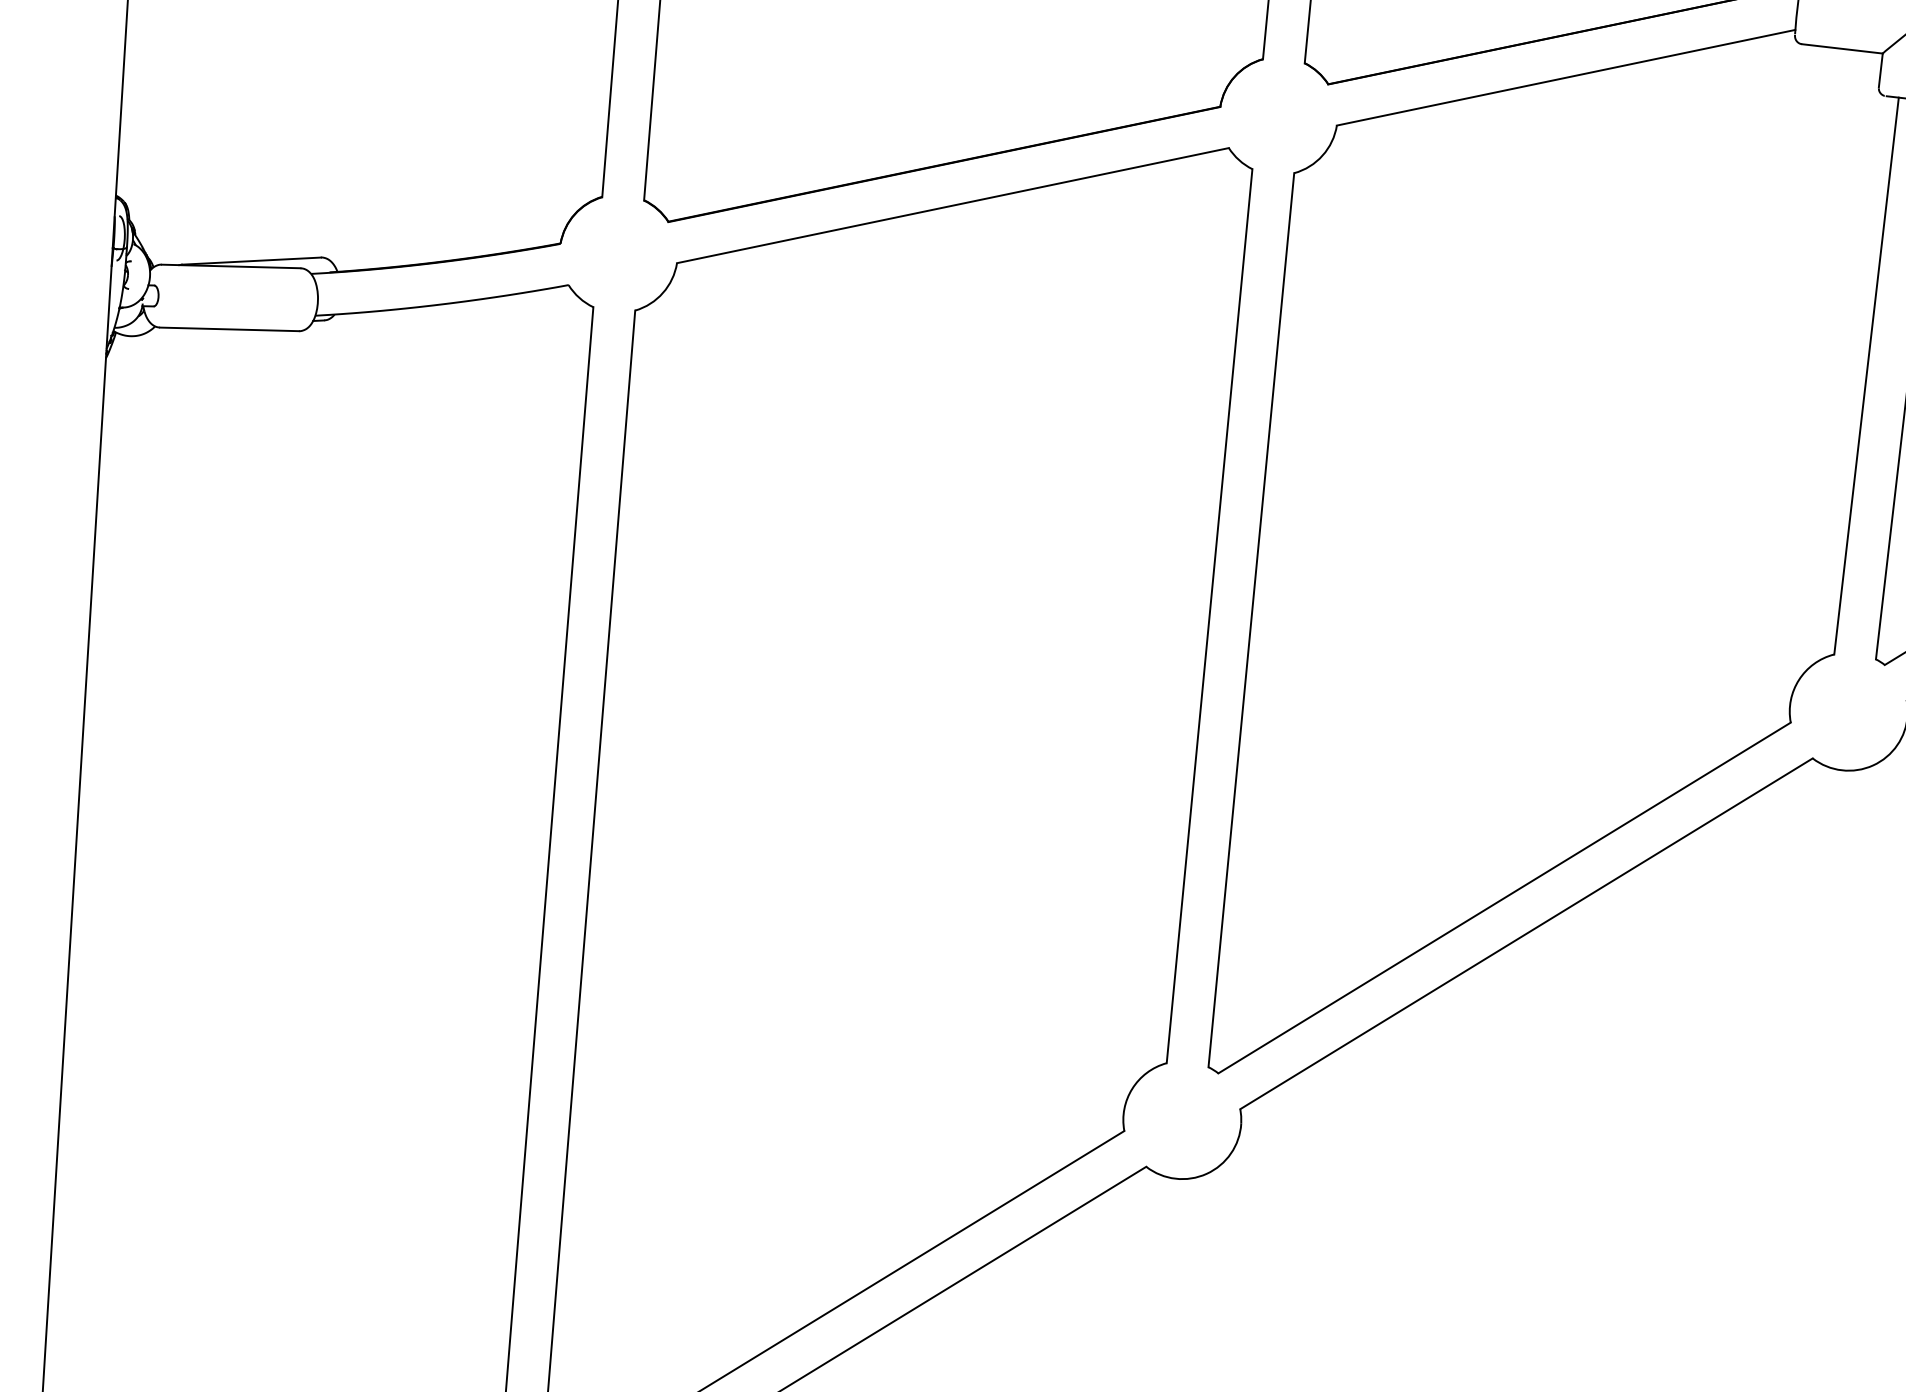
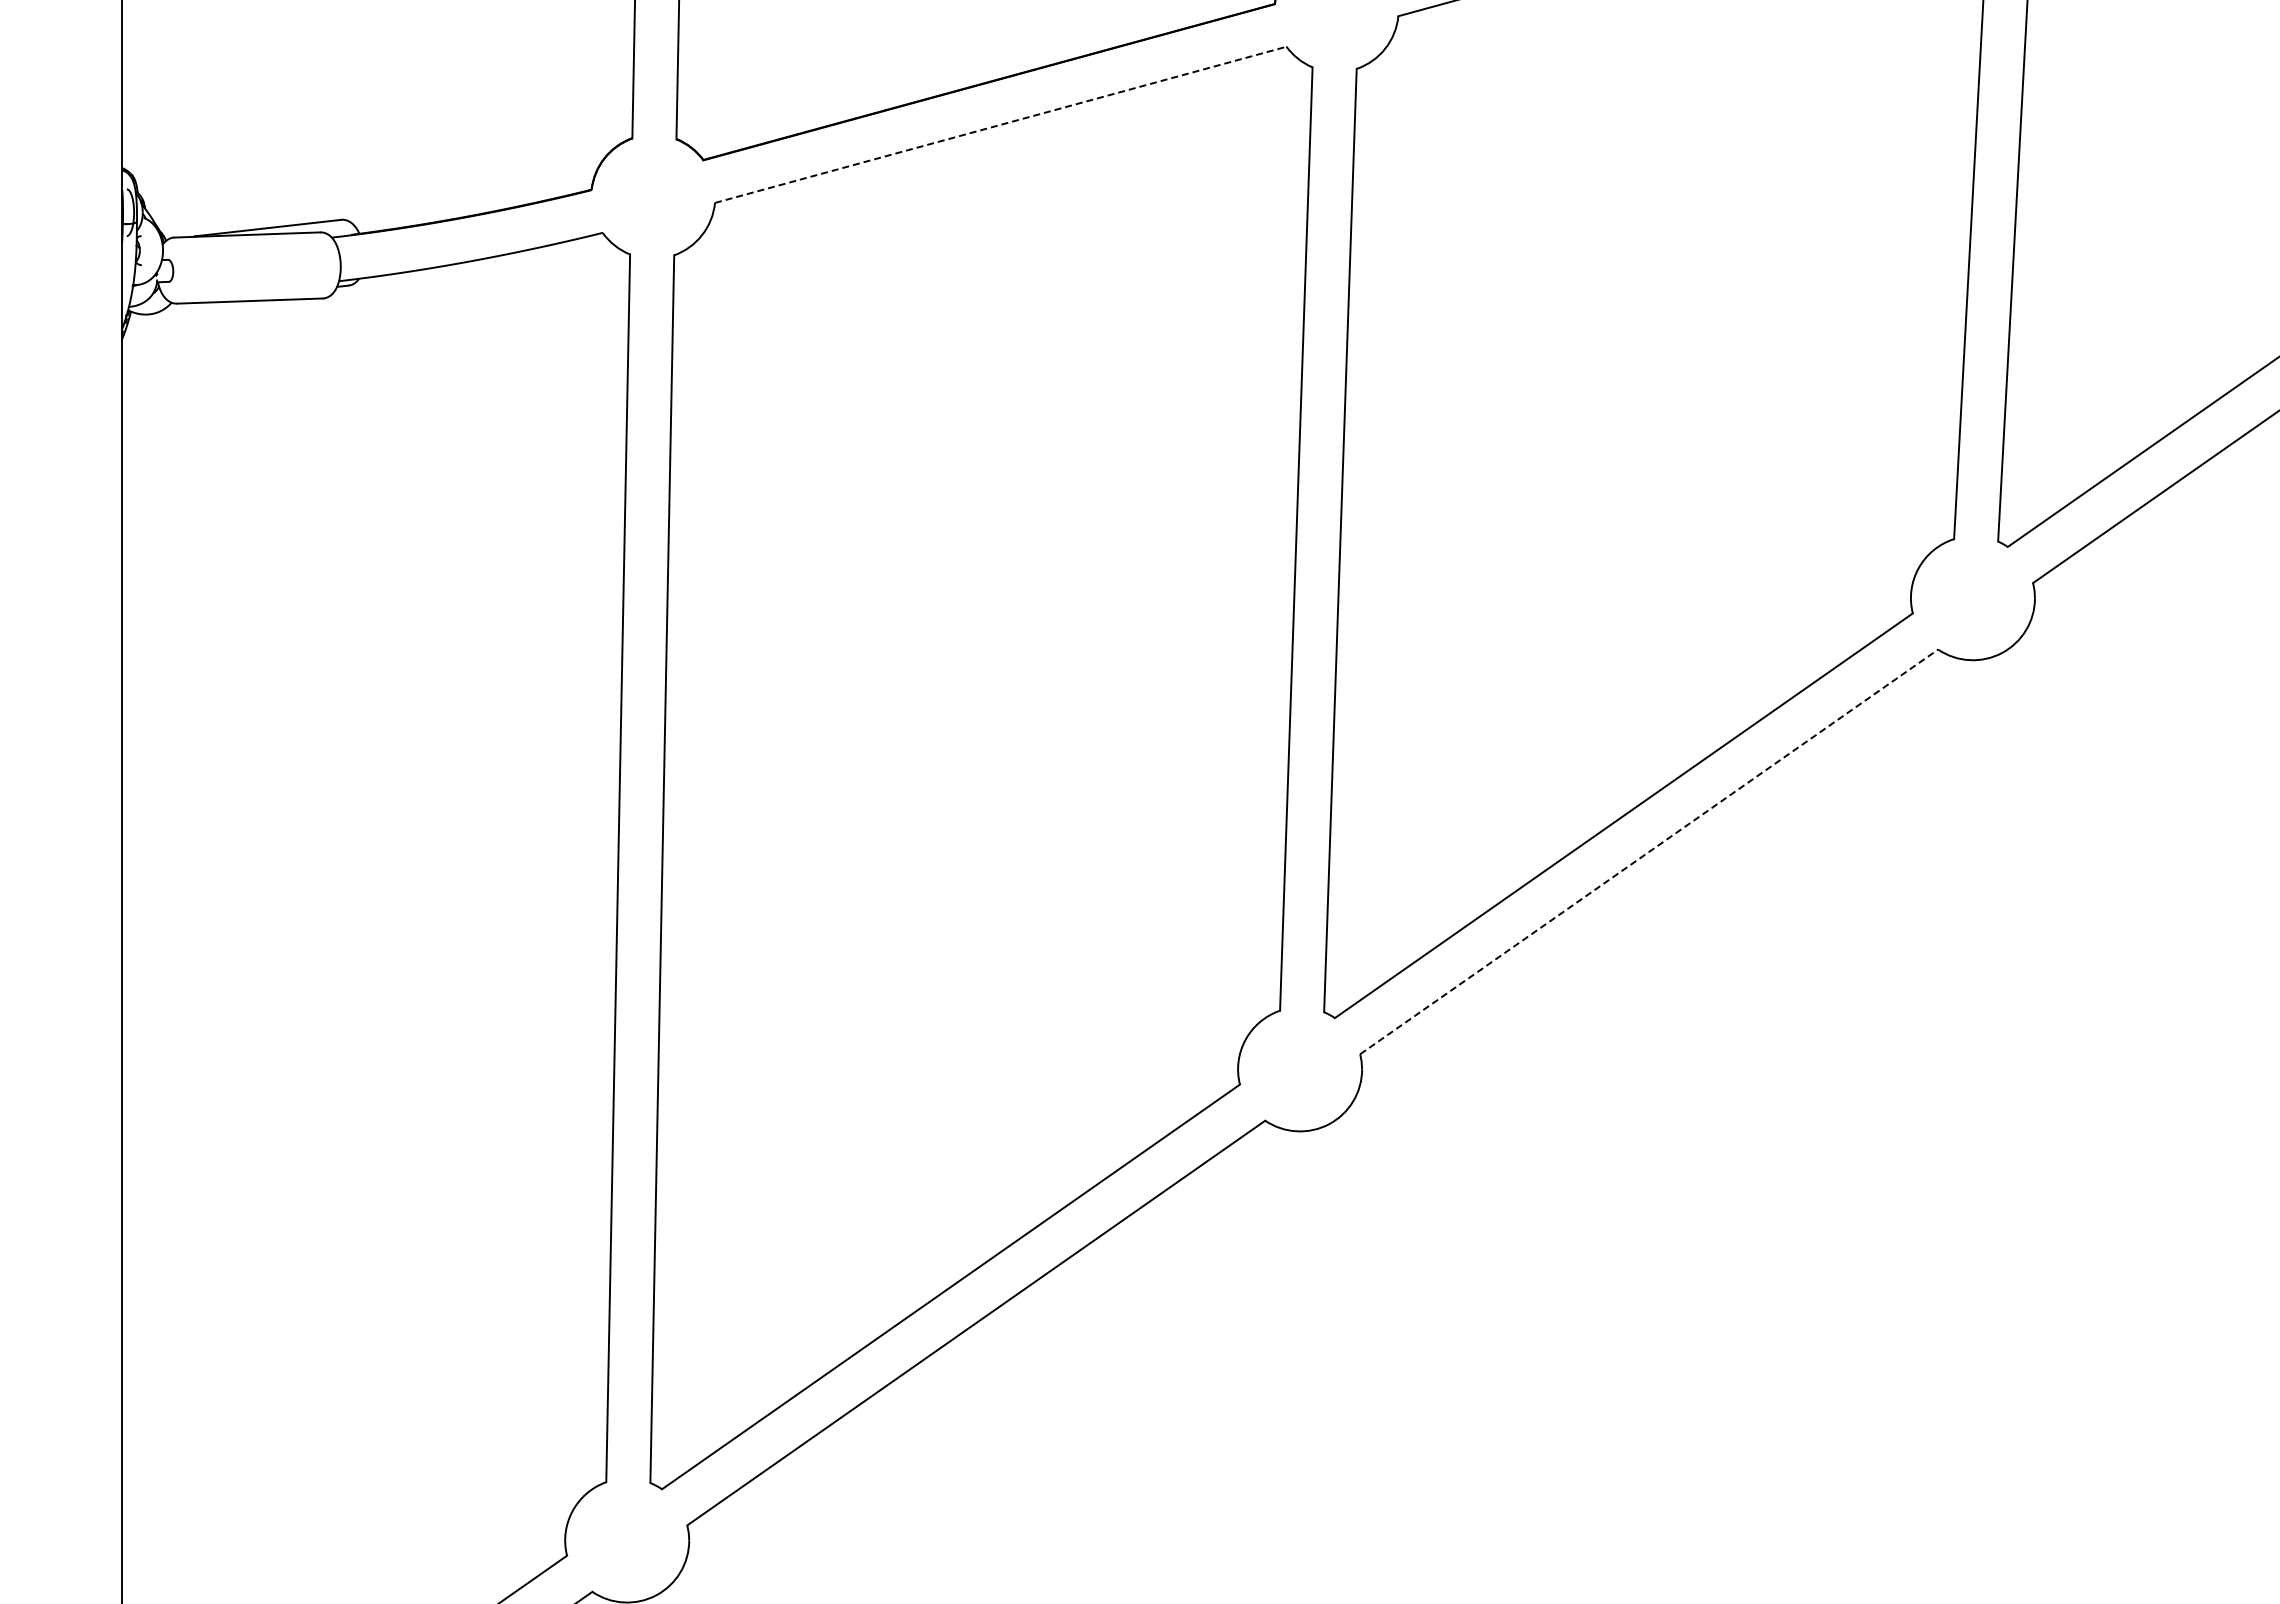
line: (953, 205) -> (1001, 124), solid -> dashed
line: (1526, 933) -> (1649, 851), solid -> dashed

